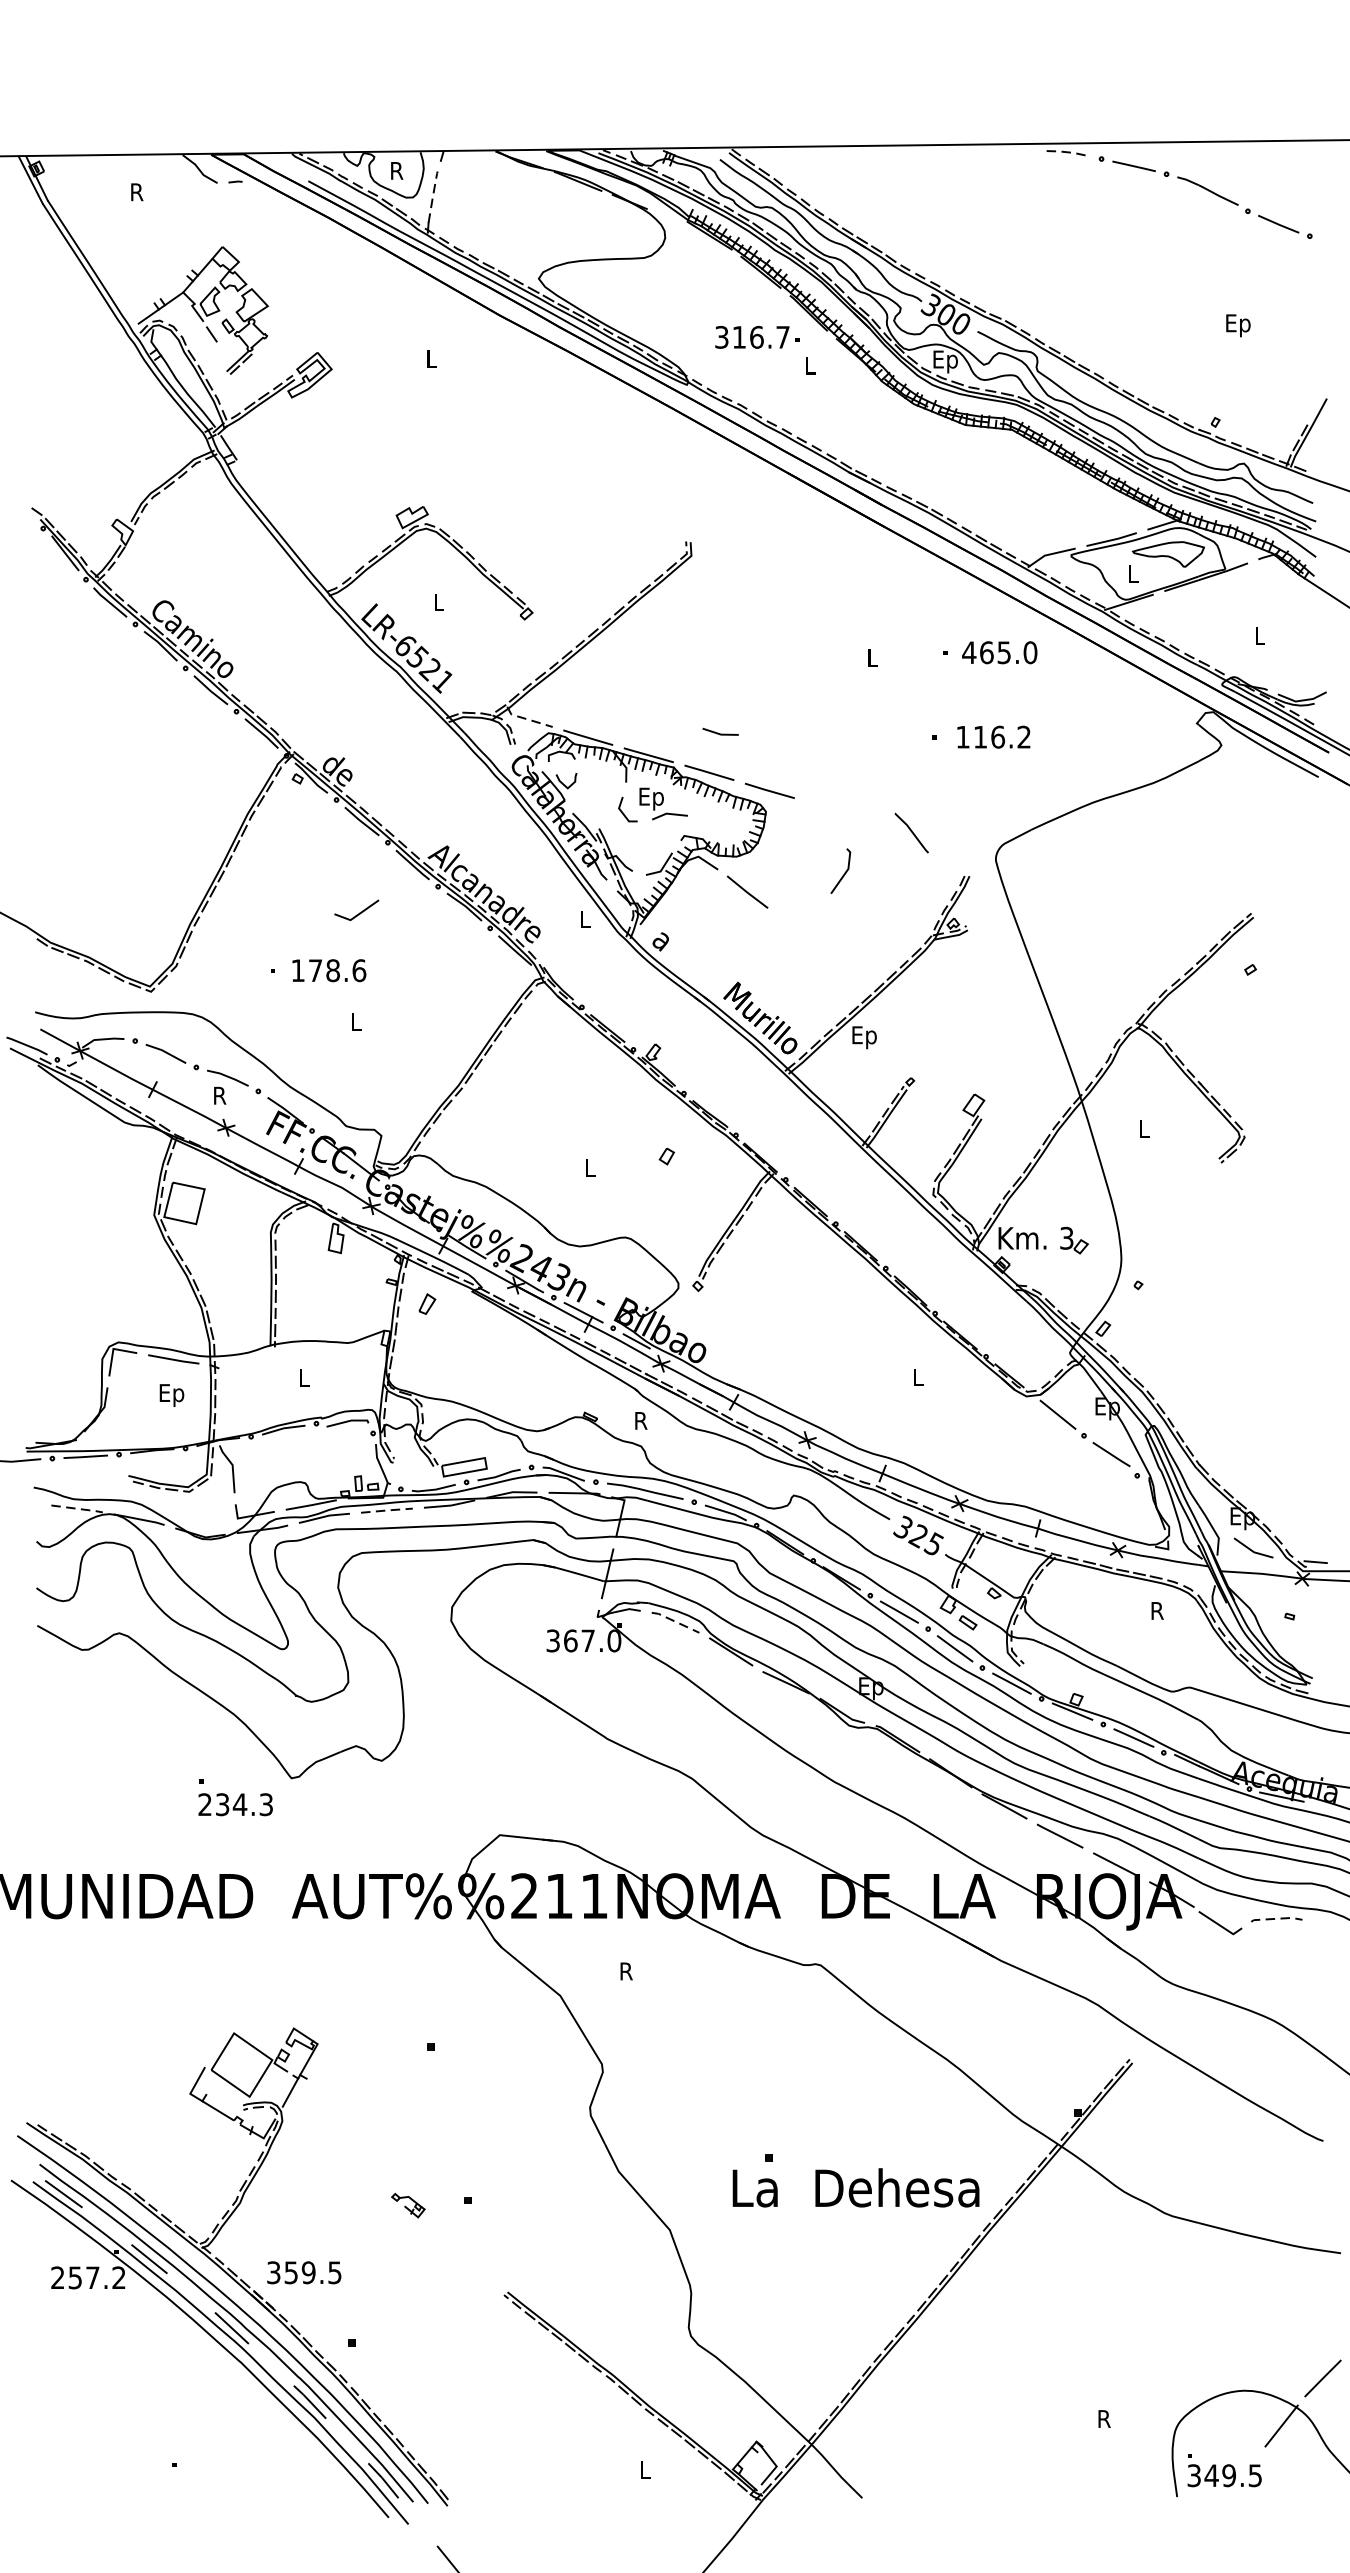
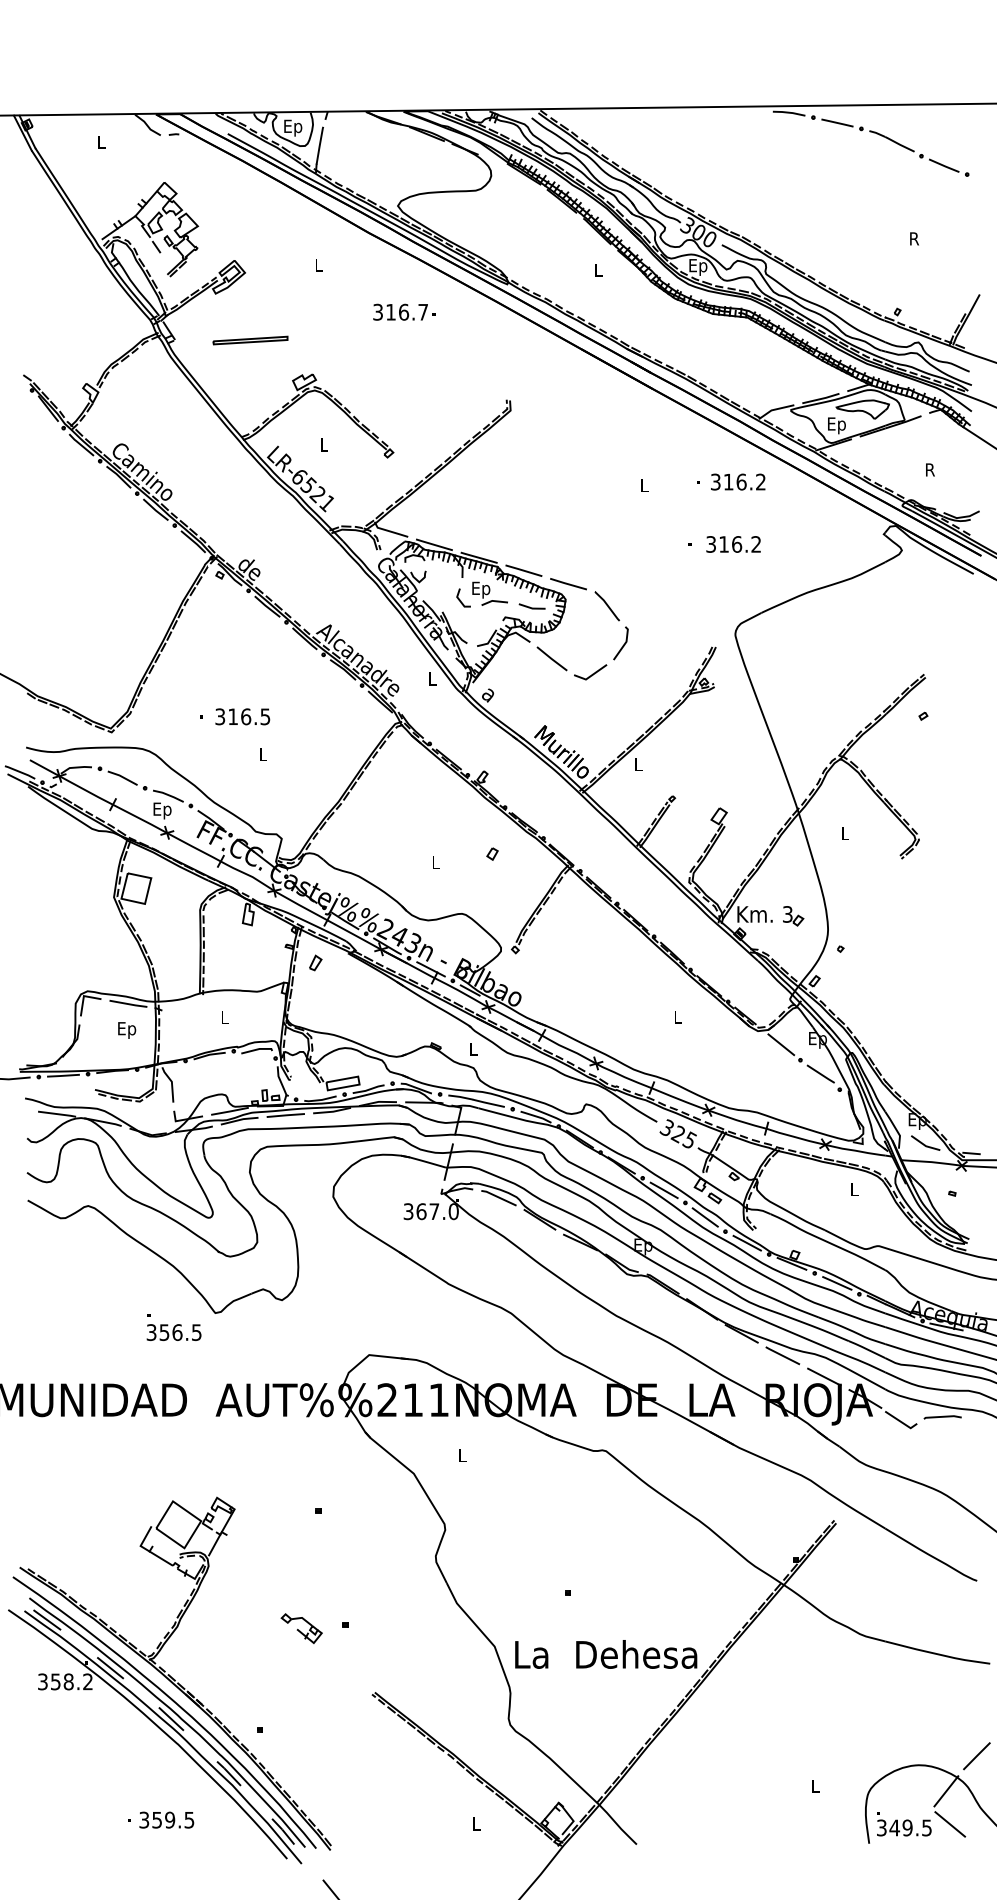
line: (1067, 152) -> (788, 112), dashed -> solid
text: (397, 172) -> (293, 127), R -> Ep
text: (137, 191) -> (101, 141), R -> L
line: (432, 196) -> (319, 145), dashed -> solid
text: (1238, 325) -> (914, 240), Ep -> R
text: (757, 336) -> (404, 311), moved
part: (339, 460) -> (250, 340), added
text: (1132, 576) -> (836, 425), L -> Ep
text: (1260, 635) -> (930, 469), L -> R
text: (998, 651) -> (737, 481), 465.0 -> 316.2
line: (528, 719) -> (390, 531), dashed -> solid
line: (719, 733) -> (531, 607), moved
text: (962, 737) -> (710, 544), 116.2 -> 316.2
line: (910, 832) -> (606, 605), moved
line: (359, 911) -> (592, 673), moved
text: (328, 970) -> (242, 716), 178.6 -> 316.5
text: (864, 1037) -> (638, 766), Ep -> L
text: (219, 1097) -> (162, 810), R -> Ep
text: (641, 1419) -> (473, 1048), R -> L
line: (77, 1509) -> (57, 1114), dashed -> solid
line: (387, 1510) -> (286, 1115), dashed -> solid
text: (1157, 1610) -> (854, 1189), R -> L
line: (675, 1621) -> (498, 1197), dashed -> solid
text: (234, 1804) -> (173, 1332), 234.3 -> 356.5
line: (1276, 1918) -> (942, 1416), dashed -> solid
text: (626, 1971) -> (462, 1455), R -> L
text: (856, 2187) -> (606, 1654), moved
part: (408, 2205) -> (301, 1628), size x1.67
text: (303, 2271) -> (166, 1819), moved
text: (74, 2277) -> (55, 1681), 257.2 -> 358.2
text: (1104, 2418) -> (815, 1785), R -> L
line: (1287, 2471) -> (950, 1824), added

